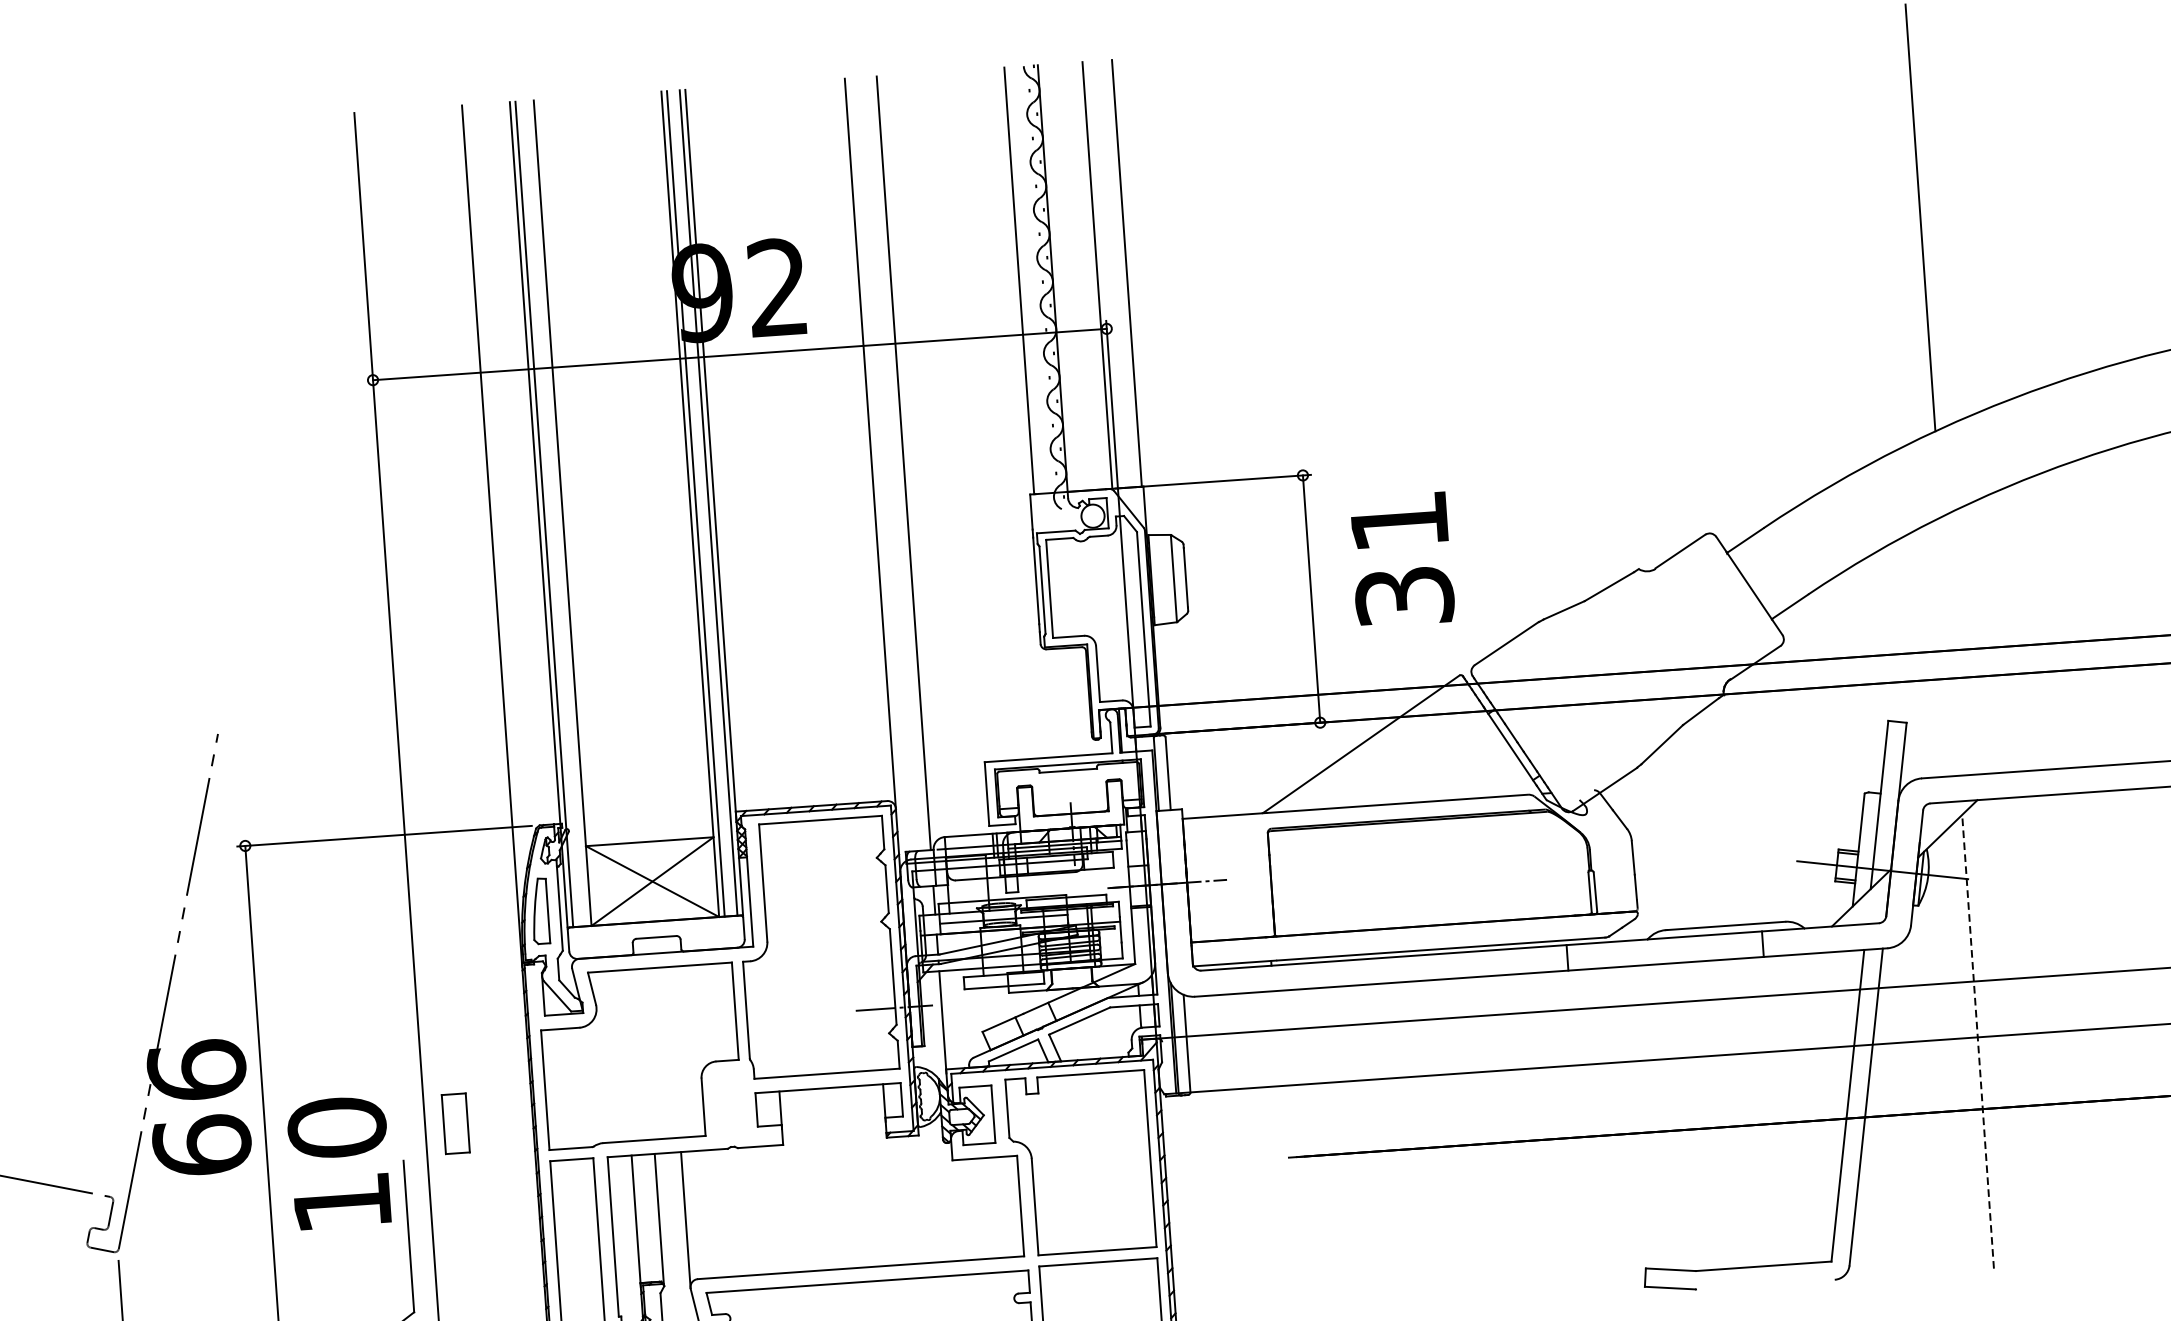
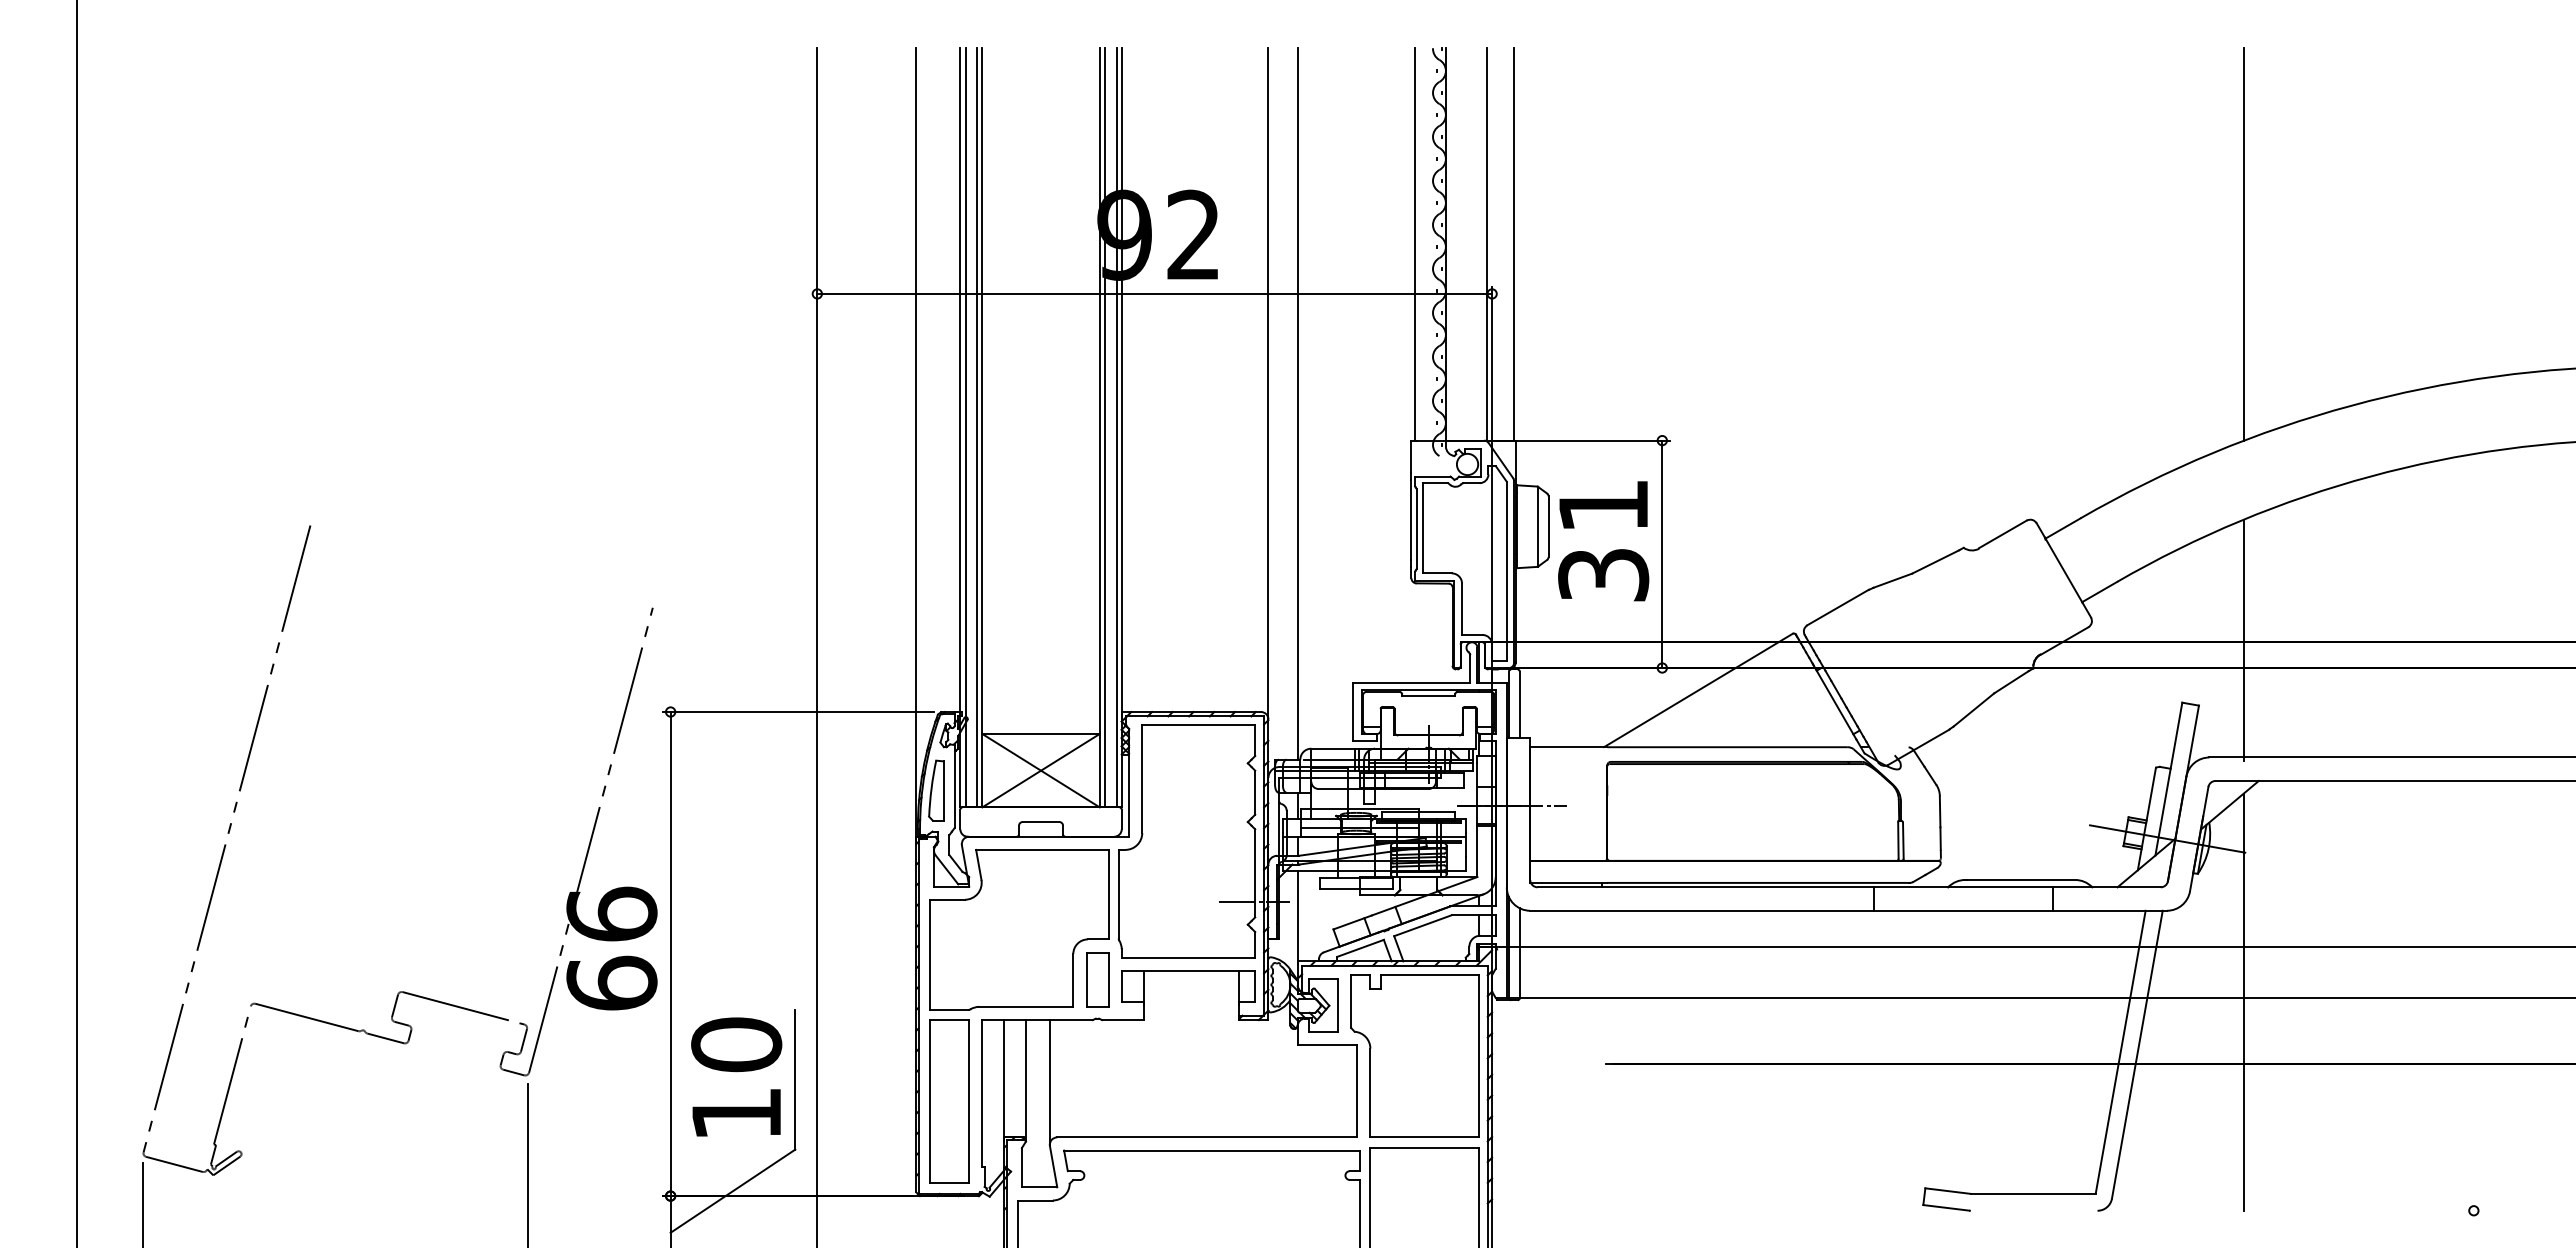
line: (557, 513) -> (977, 427), added
text: (1401, 560) -> (1603, 541), moved
line: (1950, 647) -> (2243, 639), added
line: (1977, 1042) -> (2243, 1002), dashed -> solid
part: (455, 1123) -> (1097, 979), moved
text: (339, 1162) -> (736, 1076), moved

